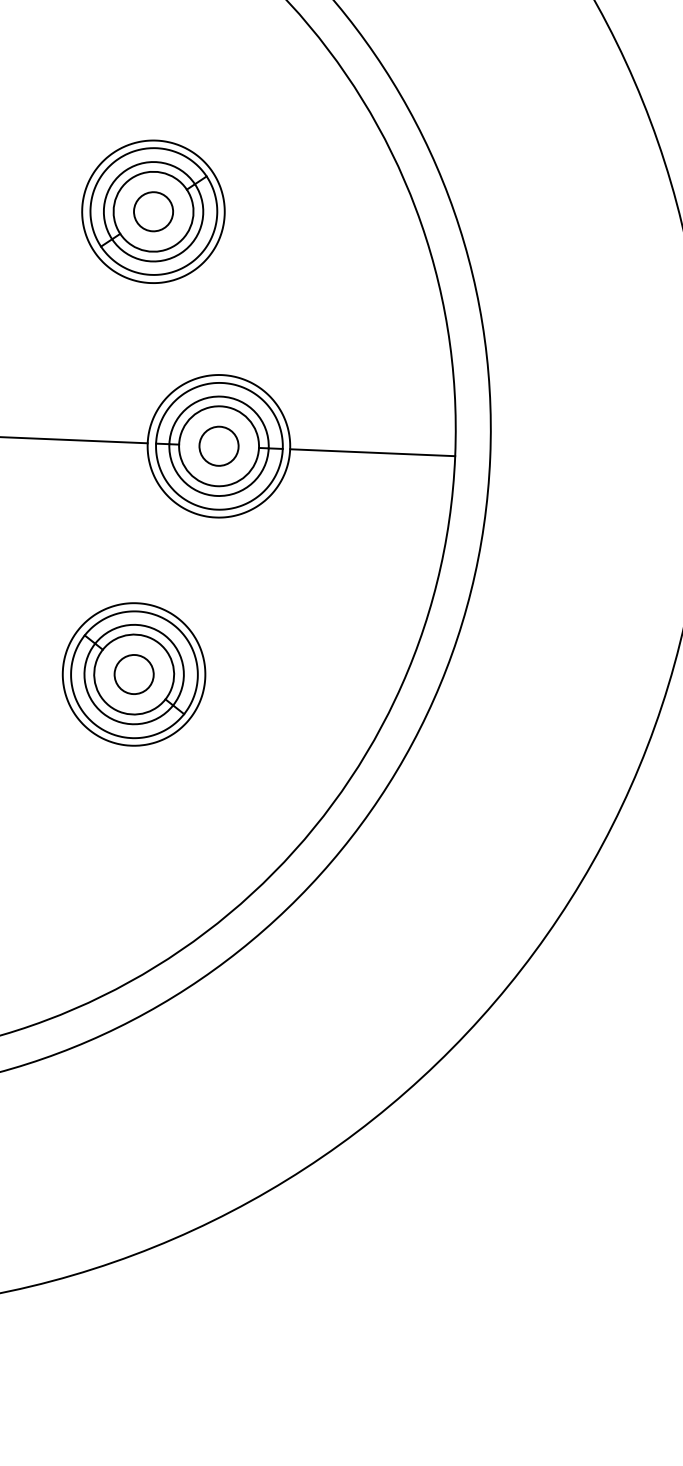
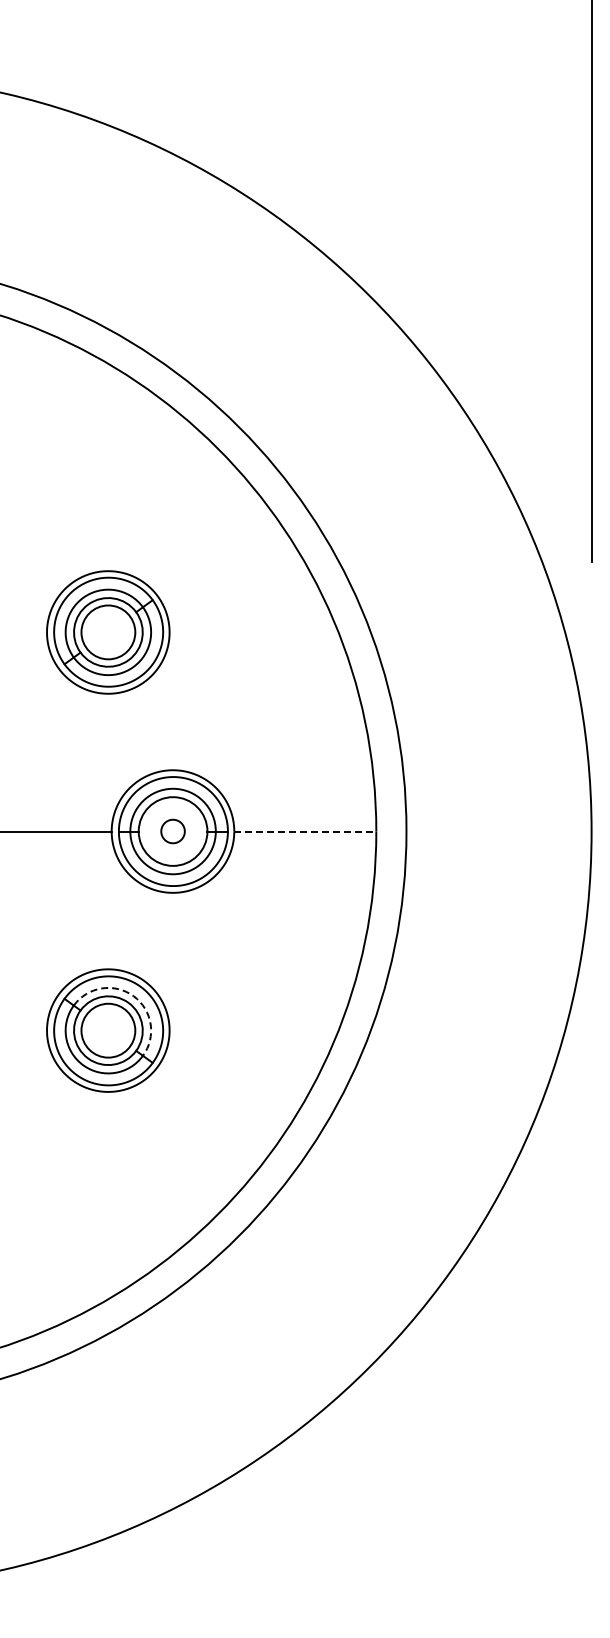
circle: (153, 211) -> (108, 632), size x1.6
circle: (218, 446) -> (172, 831), size x0.7
line: (372, 452) -> (305, 831), solid -> dashed
arc: (165, 636) -> (133, 996), solid -> dashed
circle: (134, 674) -> (108, 1030), size x1.6

